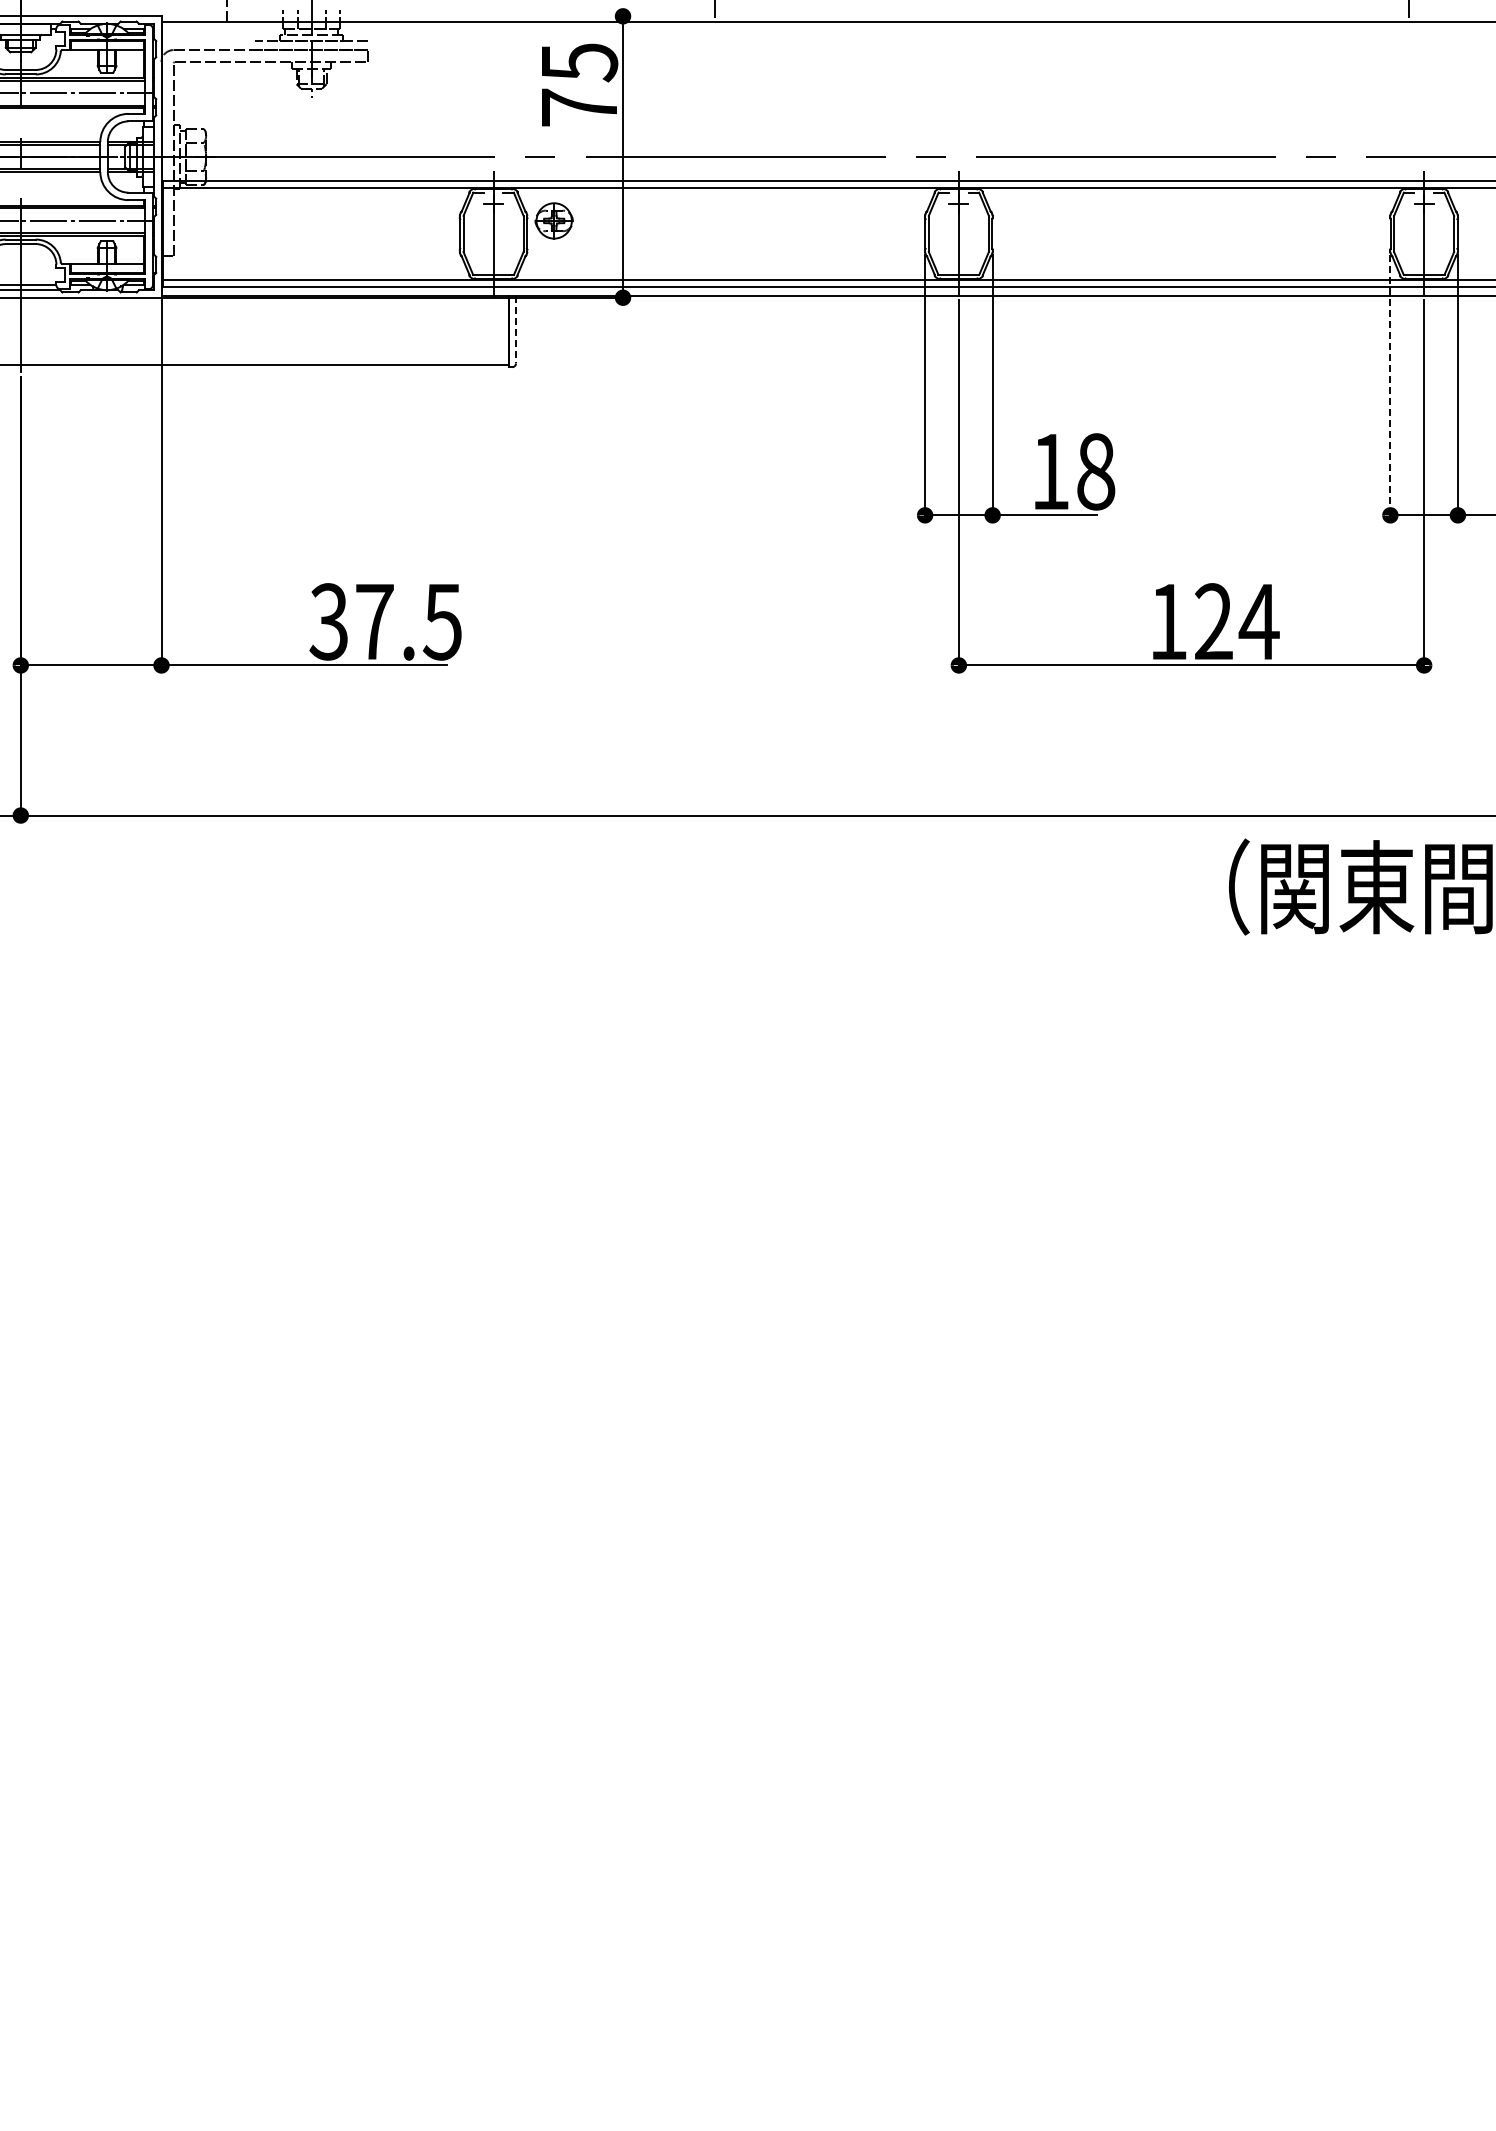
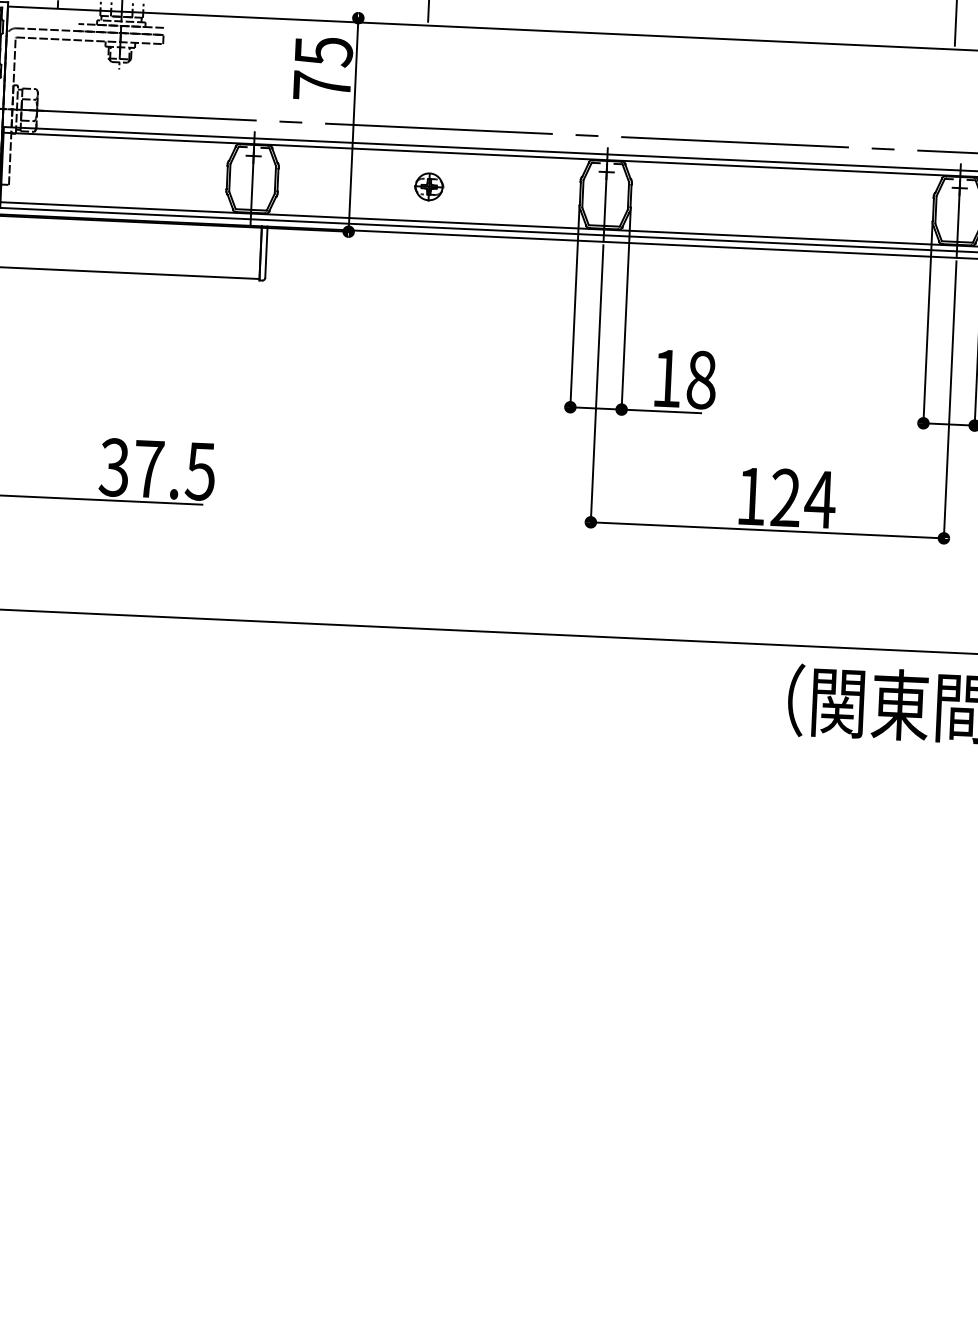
part: (553, 220) -> (428, 186), moved
line: (516, 329) -> (266, 252), dashed -> solid
line: (1390, 387) -> (927, 326), dashed -> solid

